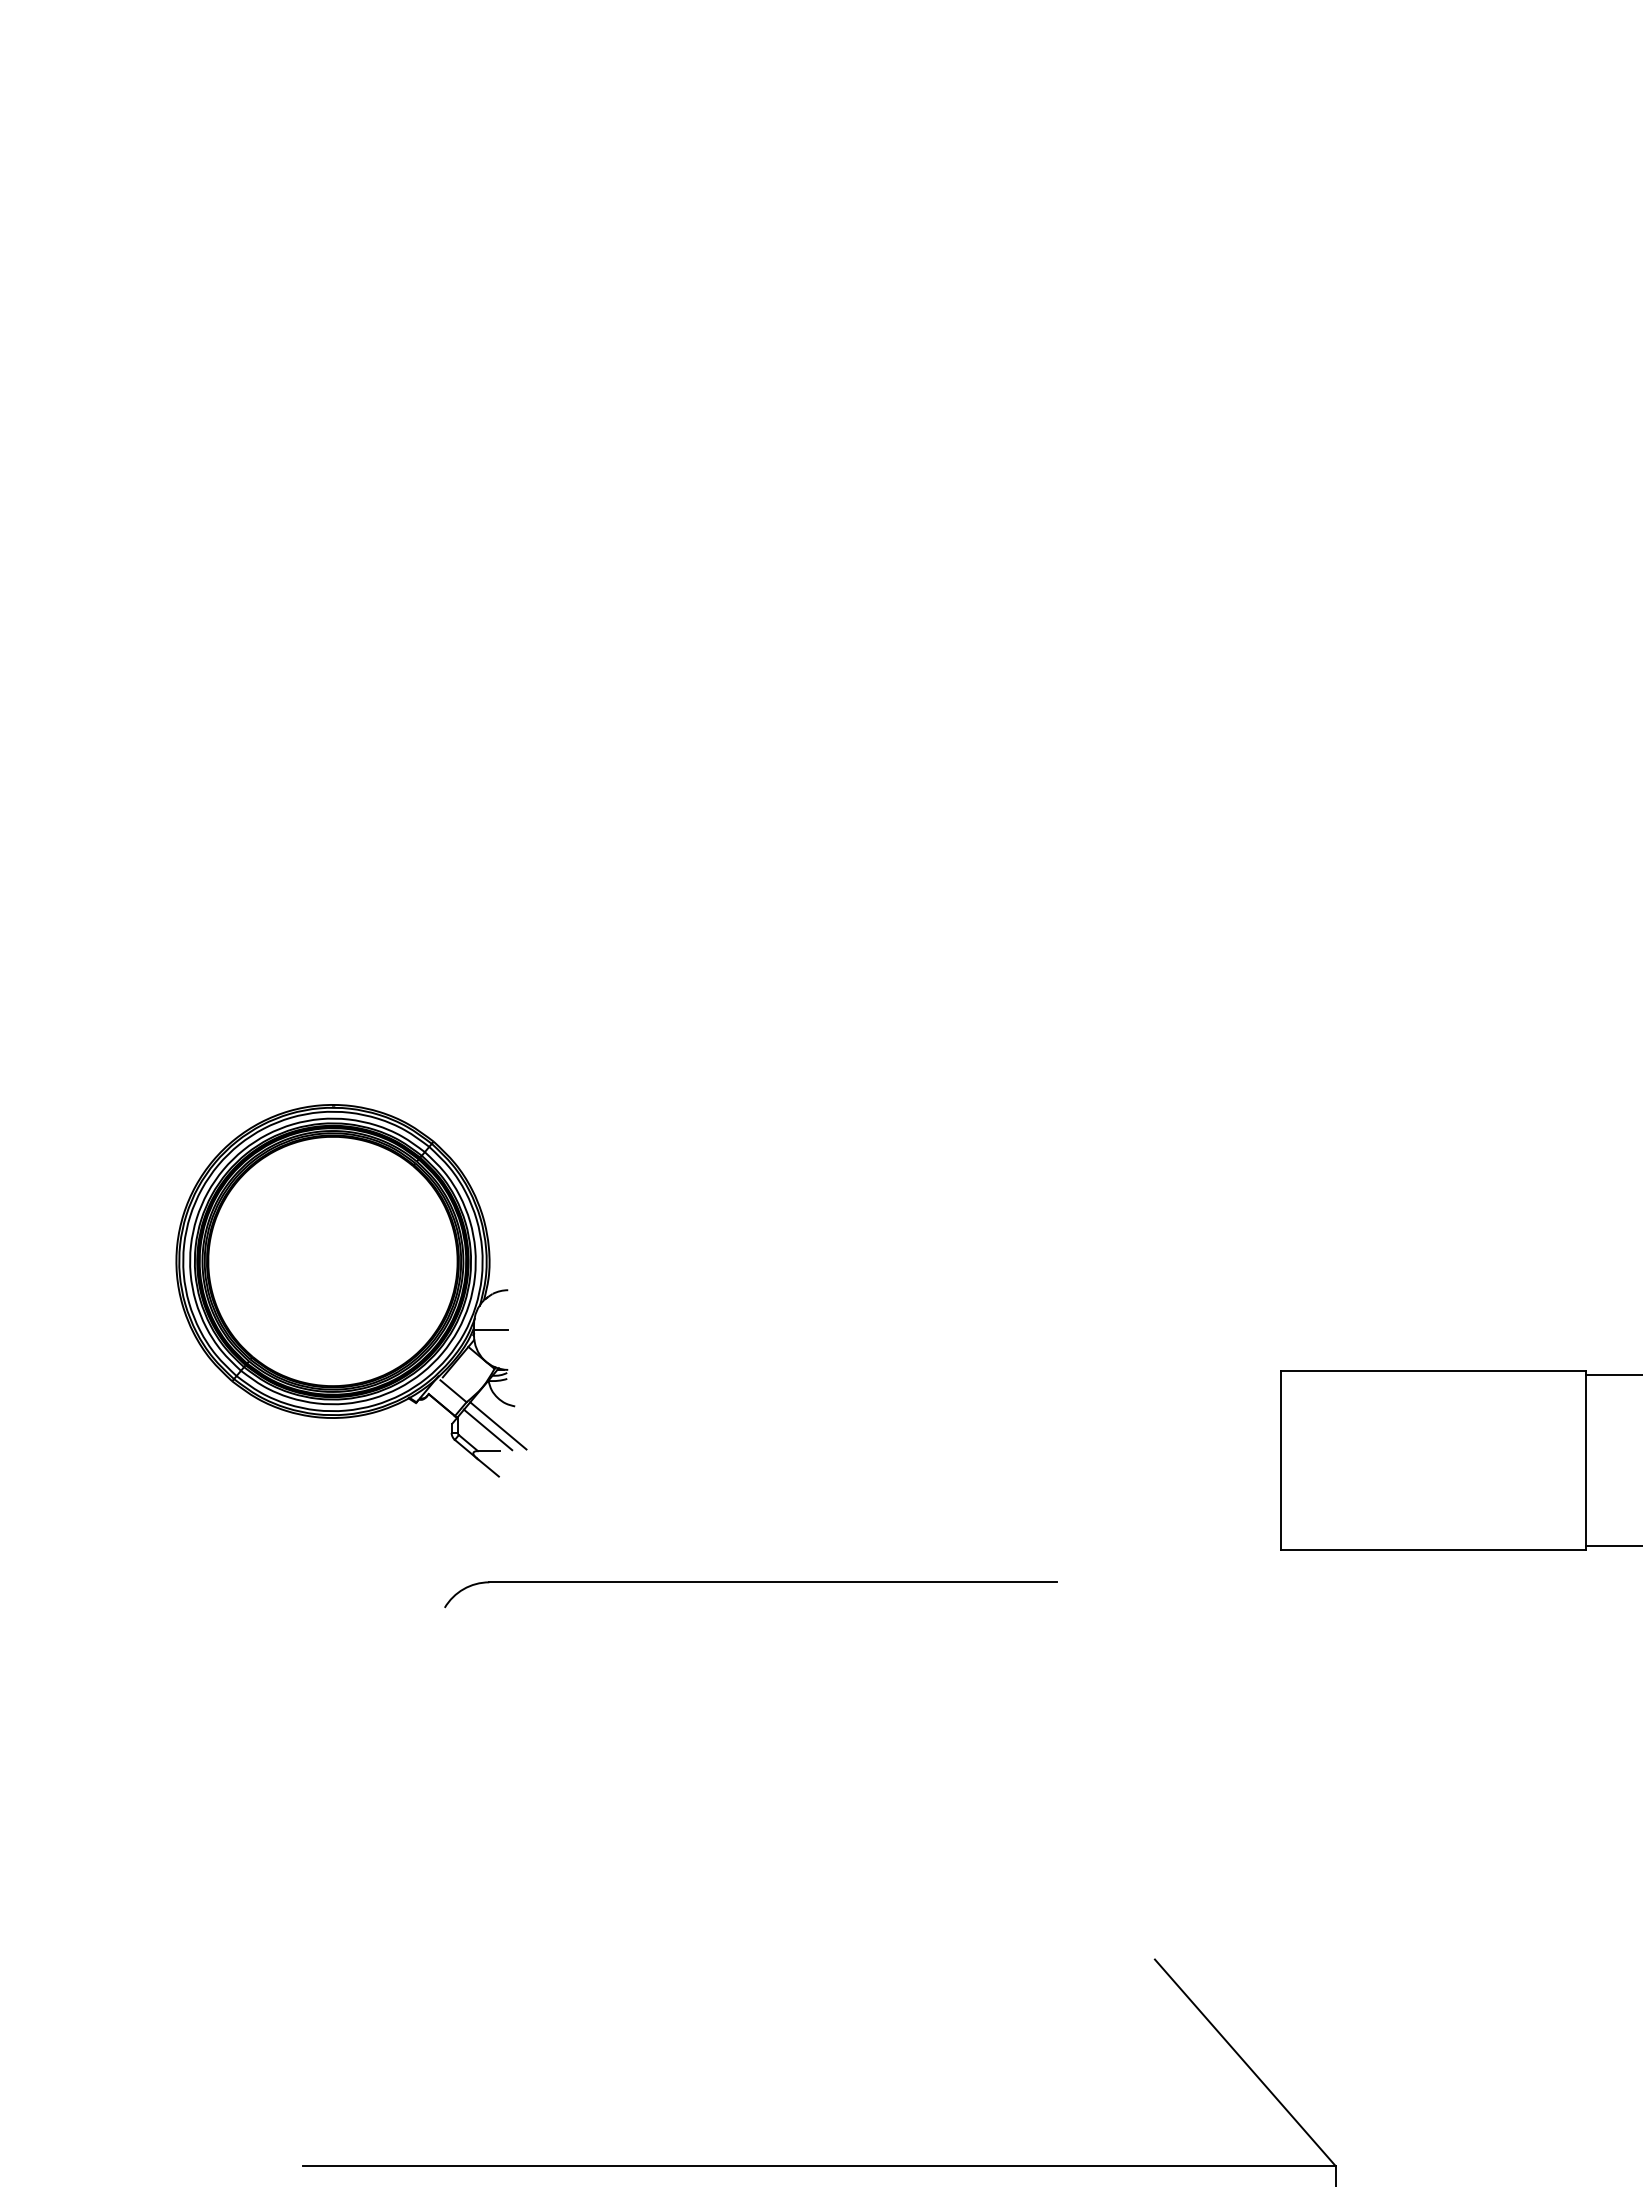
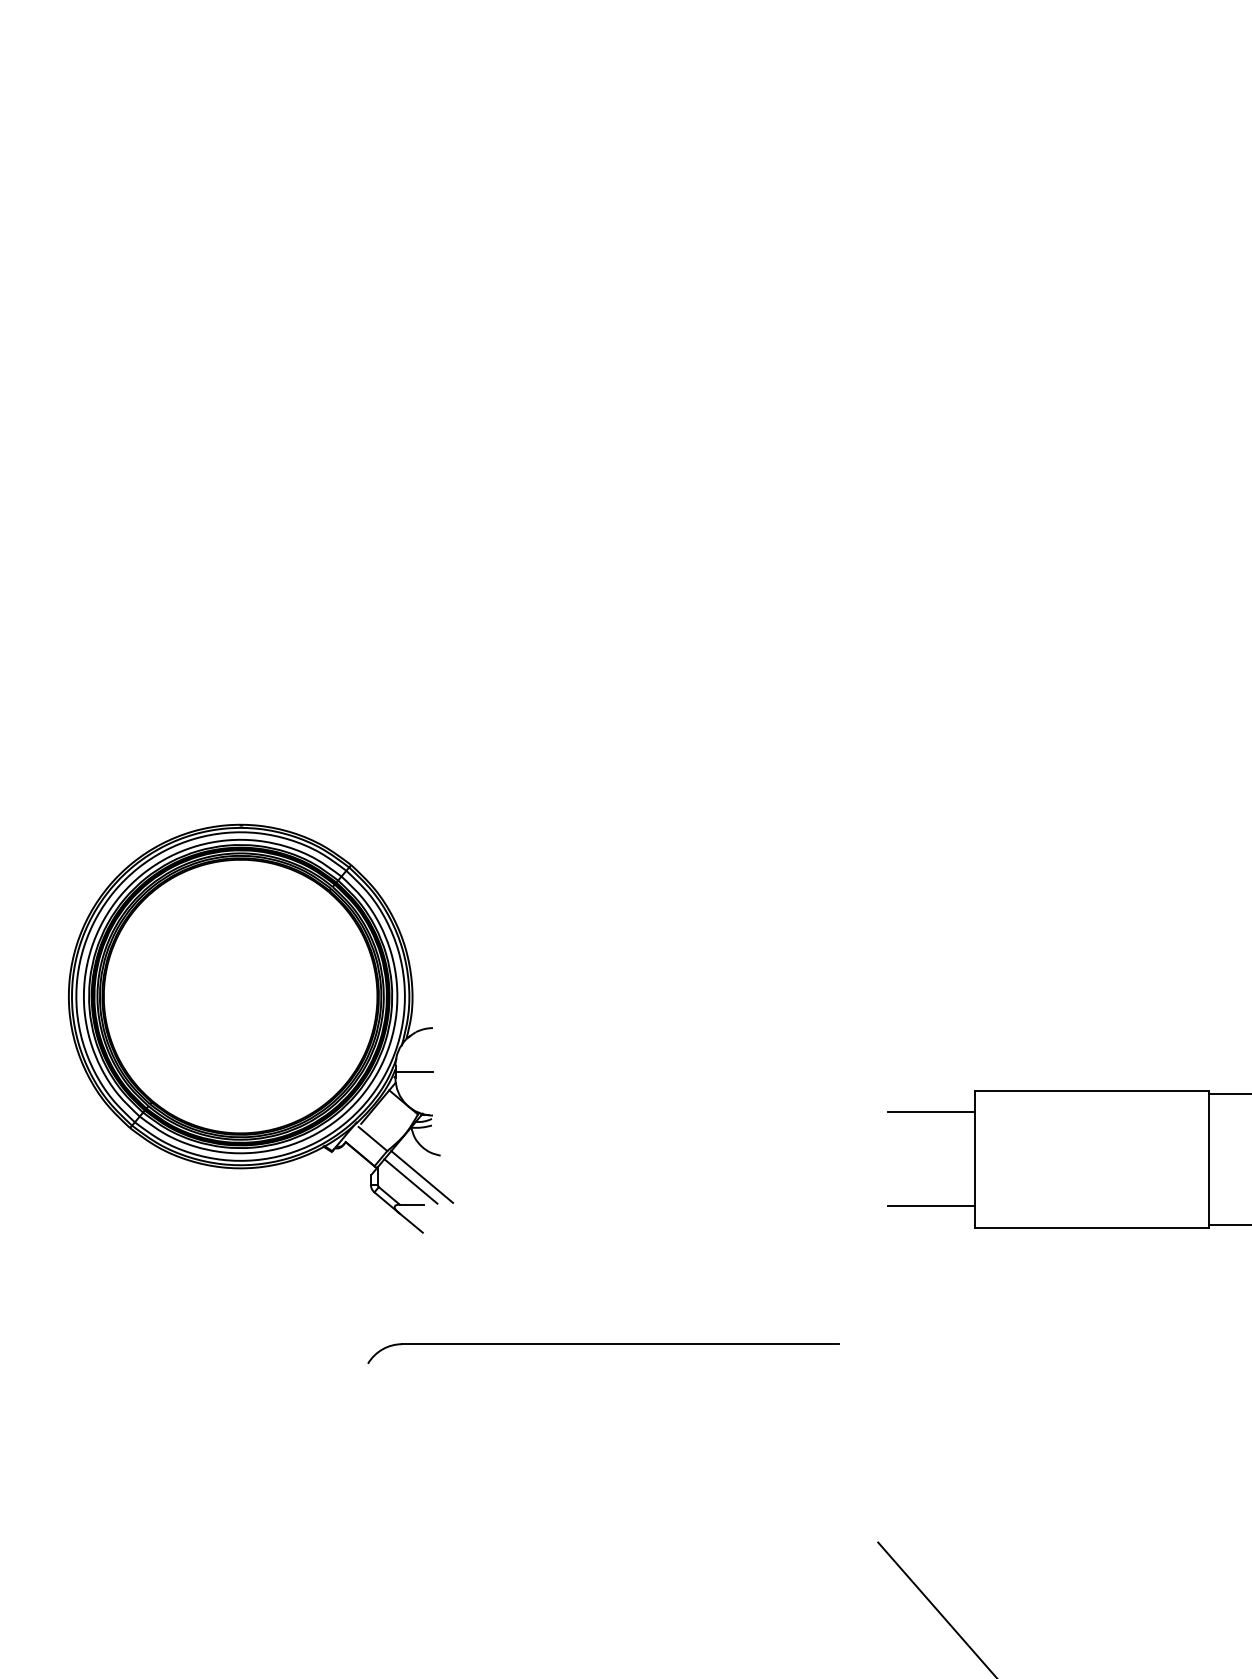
part: (351, 1290) -> (260, 1028), size x1.43
line: (1224, 1399) -> (931, 1112), added
line: (1224, 1521) -> (931, 1206), added
part: (750, 1582) -> (602, 1344), moved

